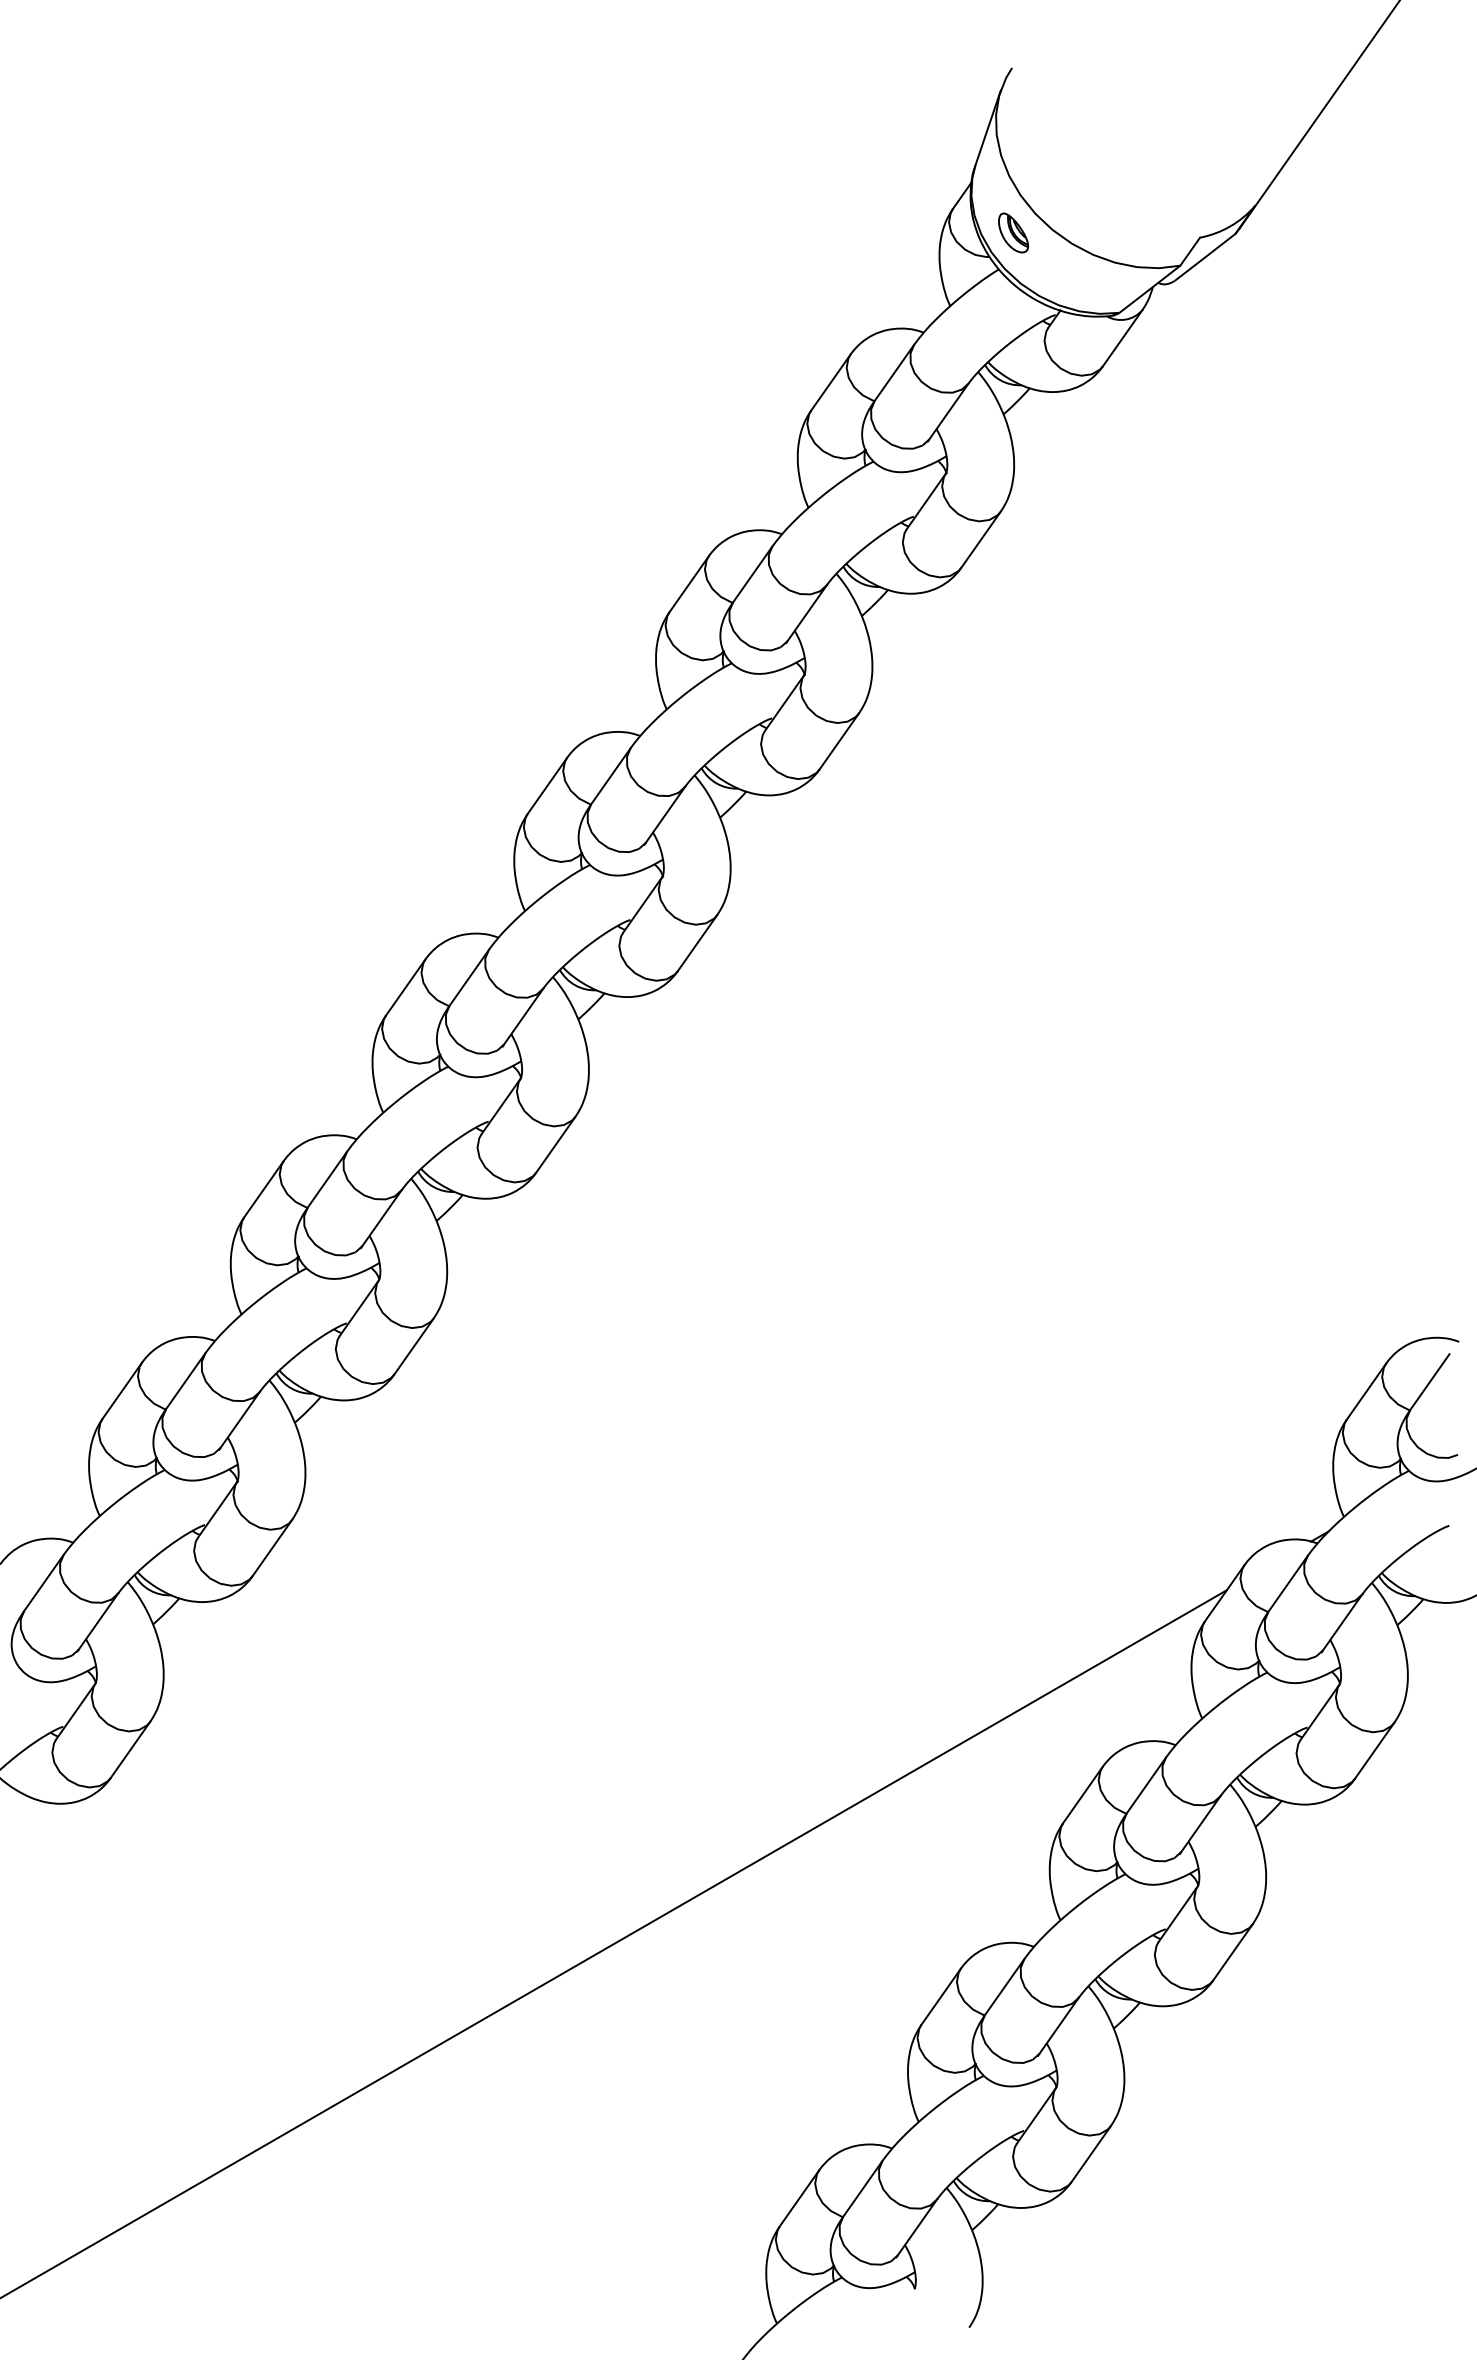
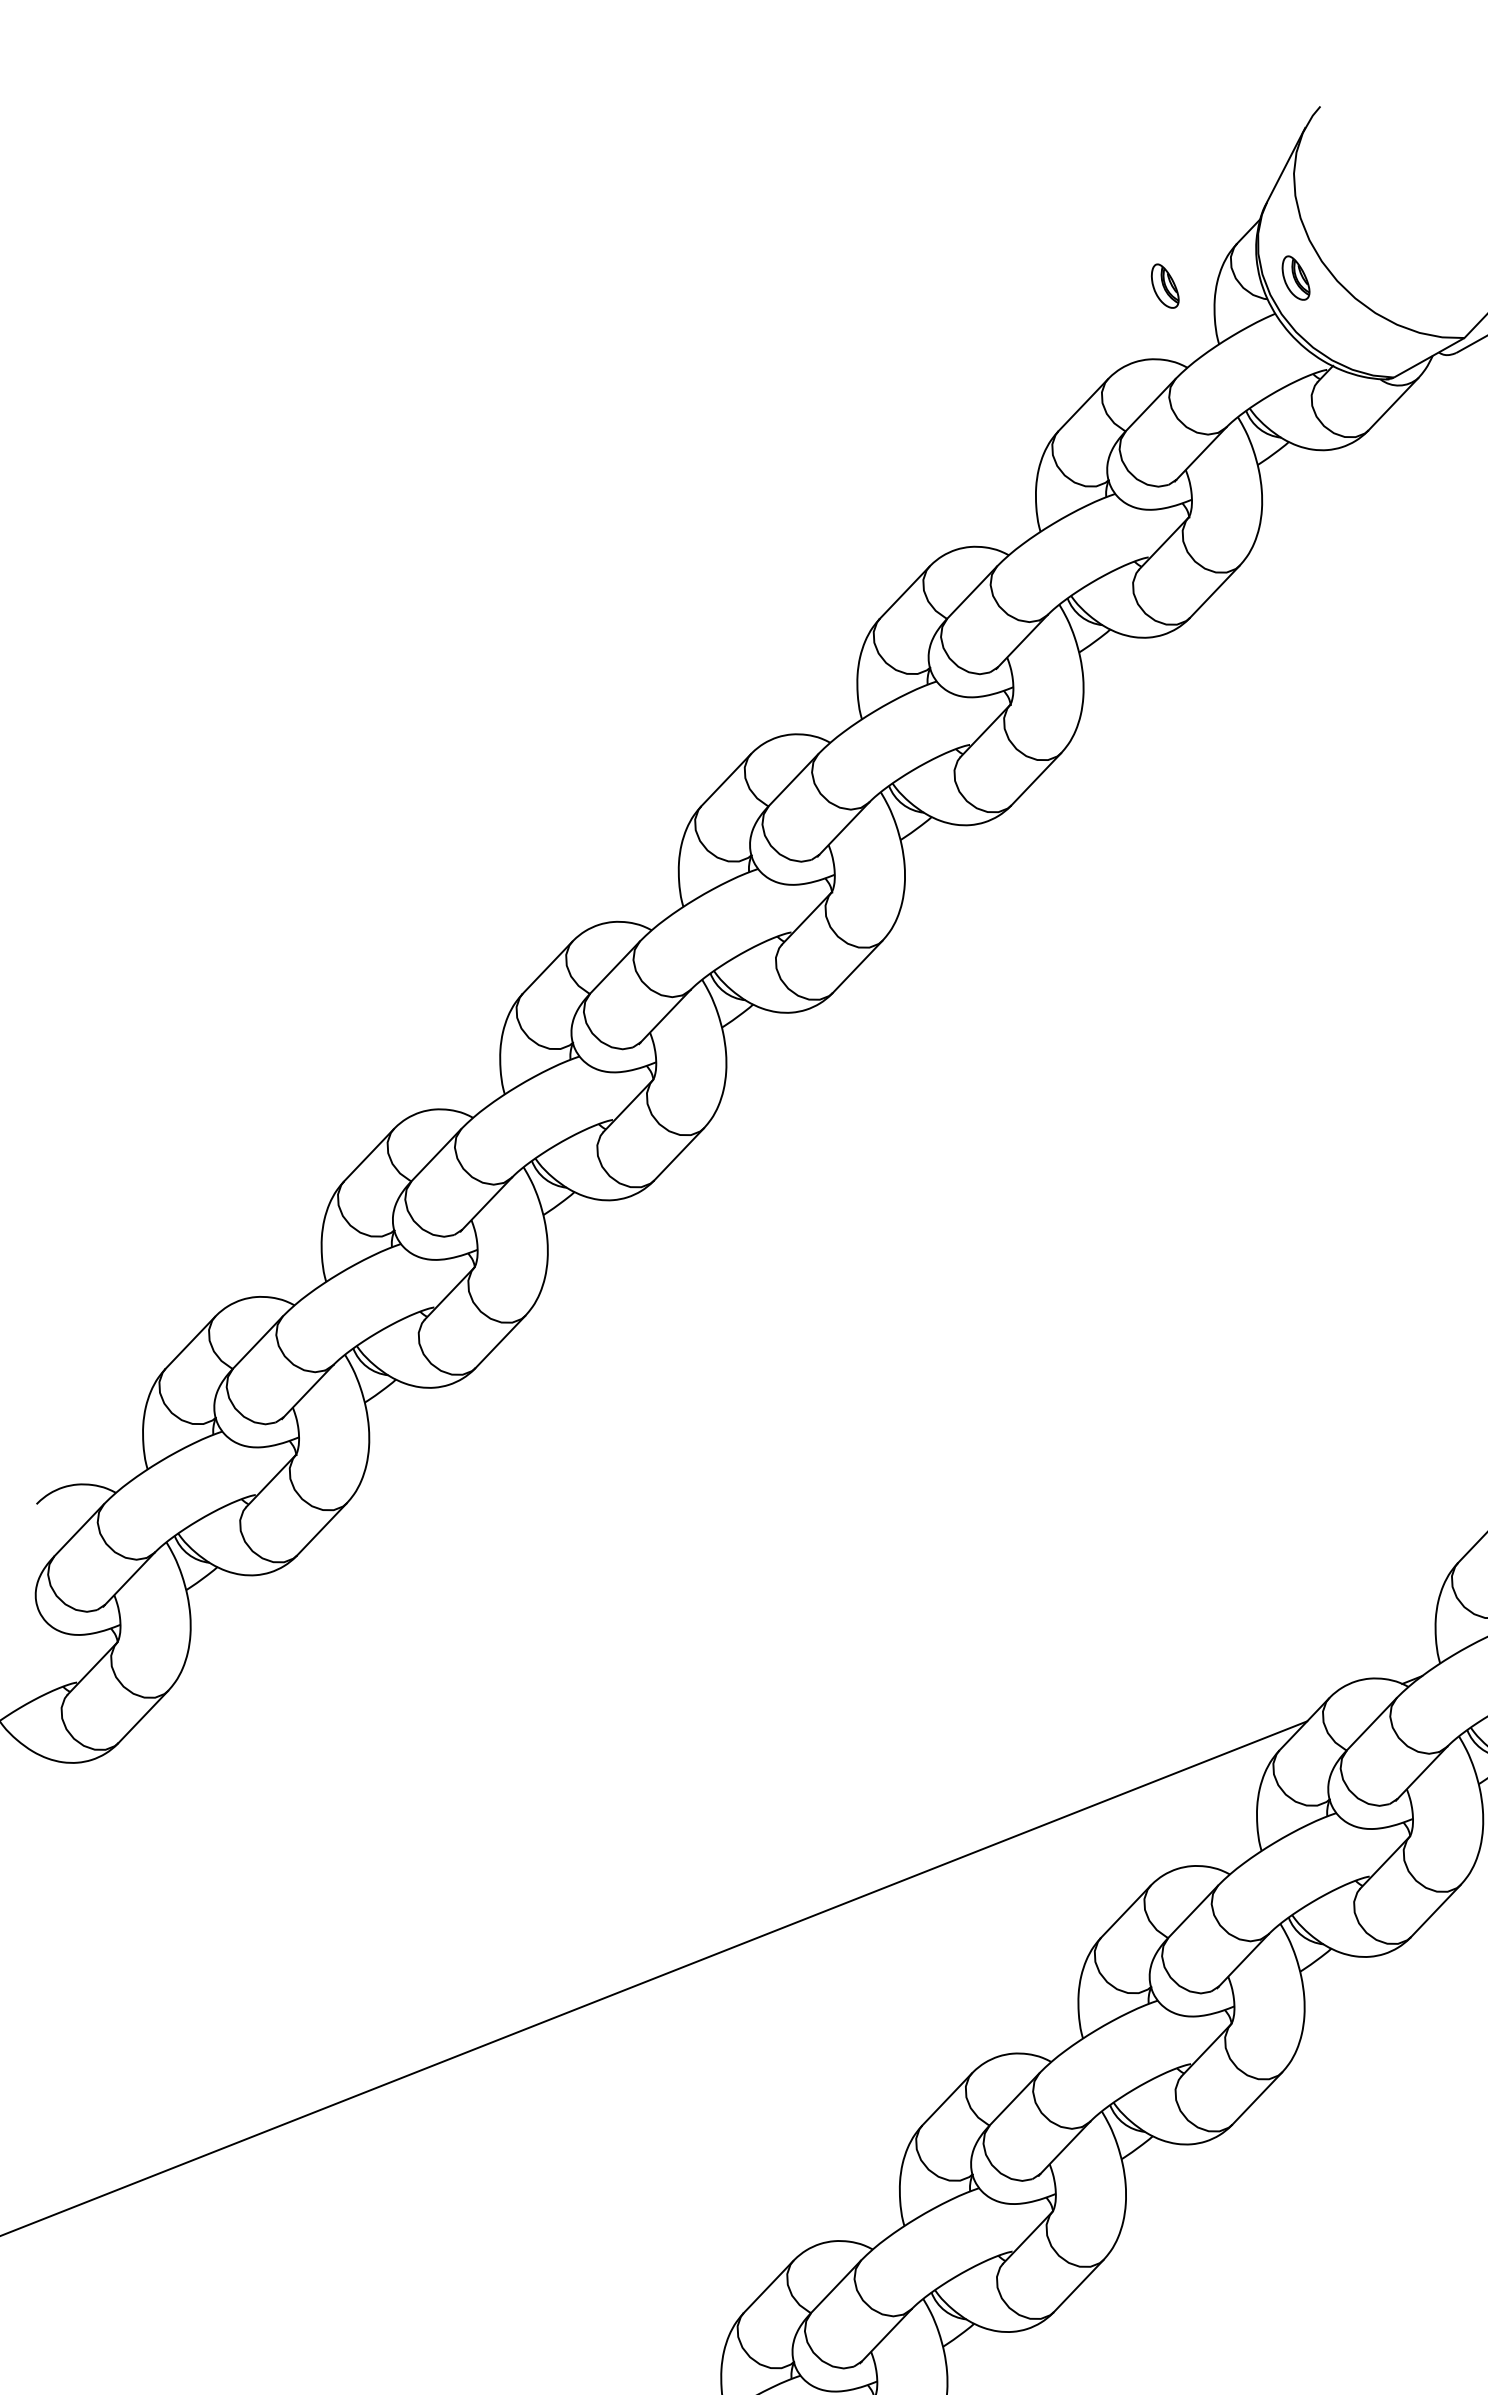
part: (891, 258) -> (1165, 285), added

